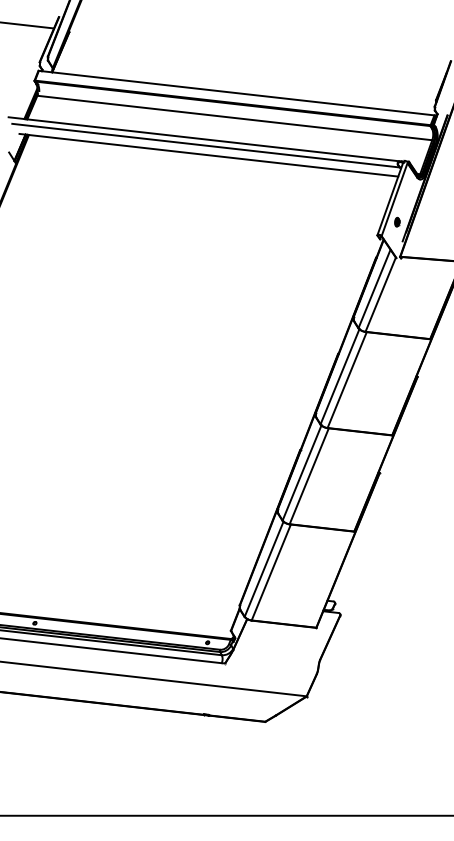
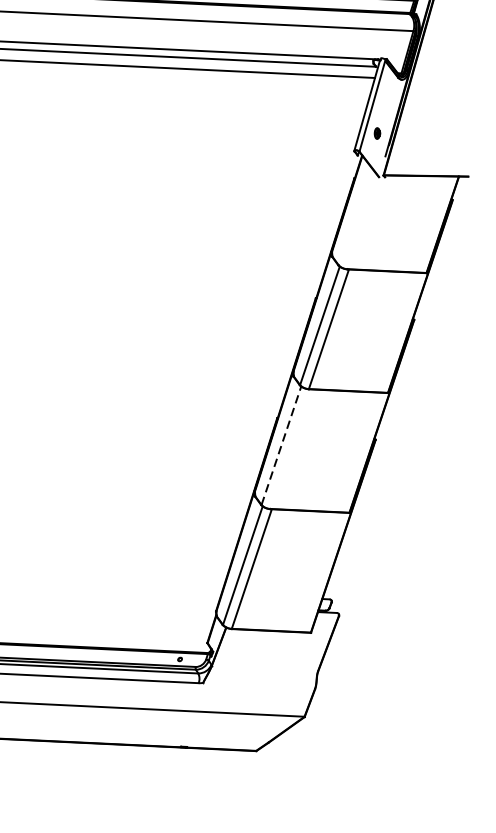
line: (374, 288) -> (354, 215), removed
line: (380, 294) -> (362, 222), removed
line: (302, 472) -> (281, 445), solid -> dashed
line: (308, 476) -> (289, 449), removed

